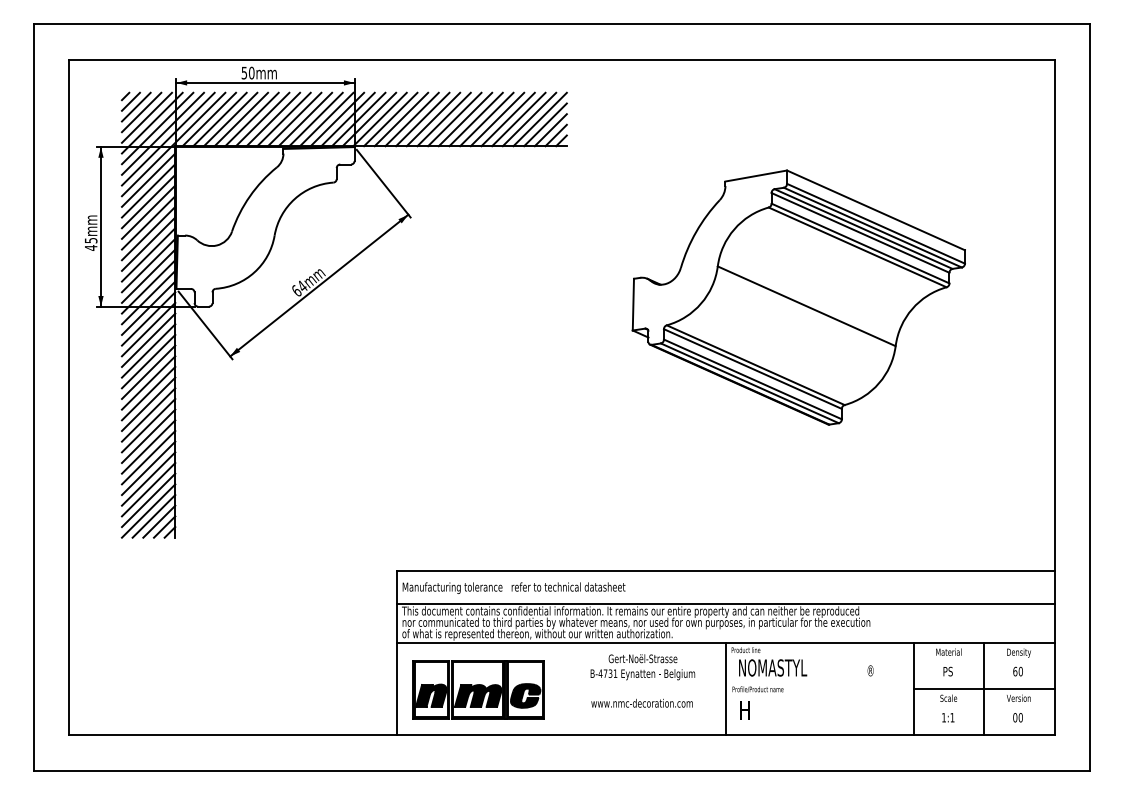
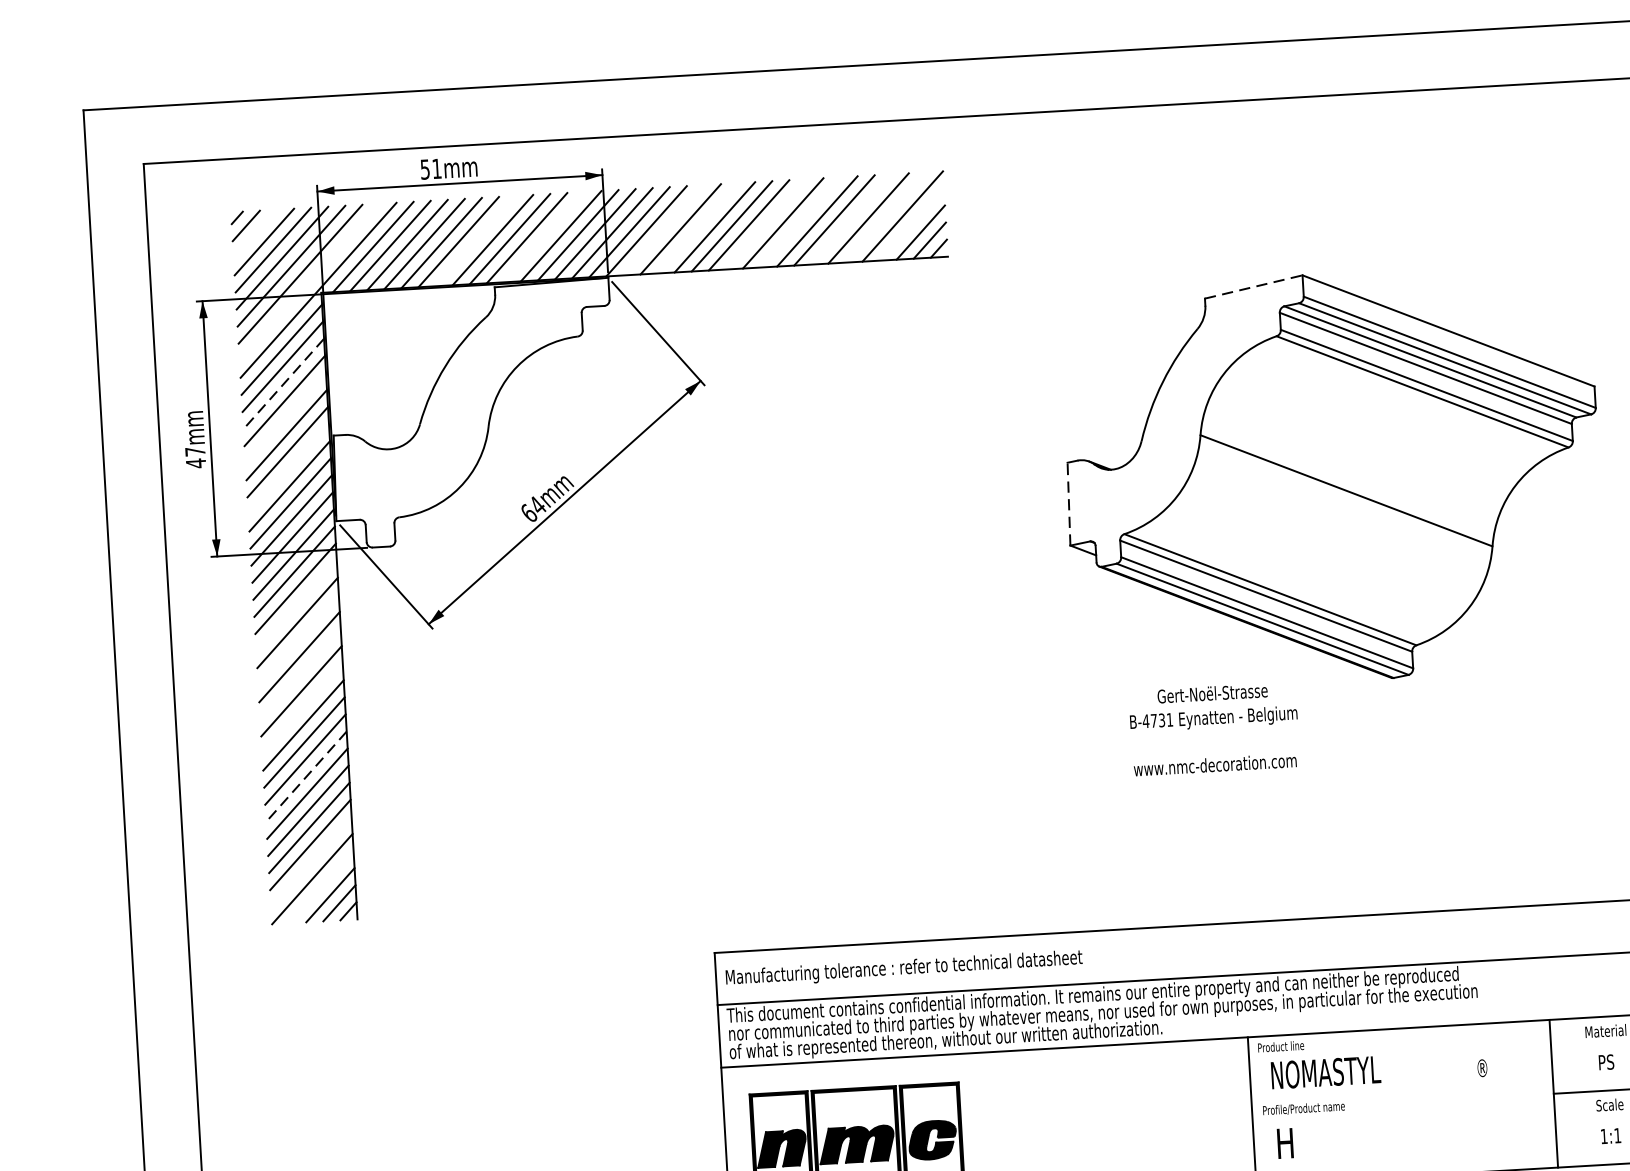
text: (251, 72) -> (436, 167), 50mm -> 51mm
line: (135, 106) -> (254, 233), removed
line: (273, 119) -> (476, 241), removed
line: (315, 119) -> (543, 237), removed
line: (390, 119) -> (663, 230), removed
line: (411, 119) -> (696, 228), removed
line: (454, 119) -> (765, 224), removed
line: (475, 119) -> (799, 222), removed
line: (507, 119) -> (850, 219), removed
line: (529, 119) -> (885, 217), removed
line: (545, 124) -> (911, 223), removed
line: (167, 138) -> (308, 281), removed
line: (756, 175) -> (1254, 286), solid -> dashed
line: (148, 201) -> (283, 383), solid -> dashed
line: (148, 222) -> (285, 417), removed
text: (91, 240) -> (195, 451), 45mm -> 47mm
line: (148, 254) -> (288, 468), removed
line: (633, 304) -> (1069, 503), solid -> dashed
line: (148, 339) -> (296, 604), removed
line: (148, 361) -> (298, 639), removed
line: (148, 382) -> (300, 673), removed
line: (148, 404) -> (302, 708), removed
line: (148, 447) -> (306, 777), solid -> dashed
line: (148, 500) -> (311, 862), removed
line: (153, 516) -> (320, 887), removed
text: (642, 680) -> (1213, 728), moved

